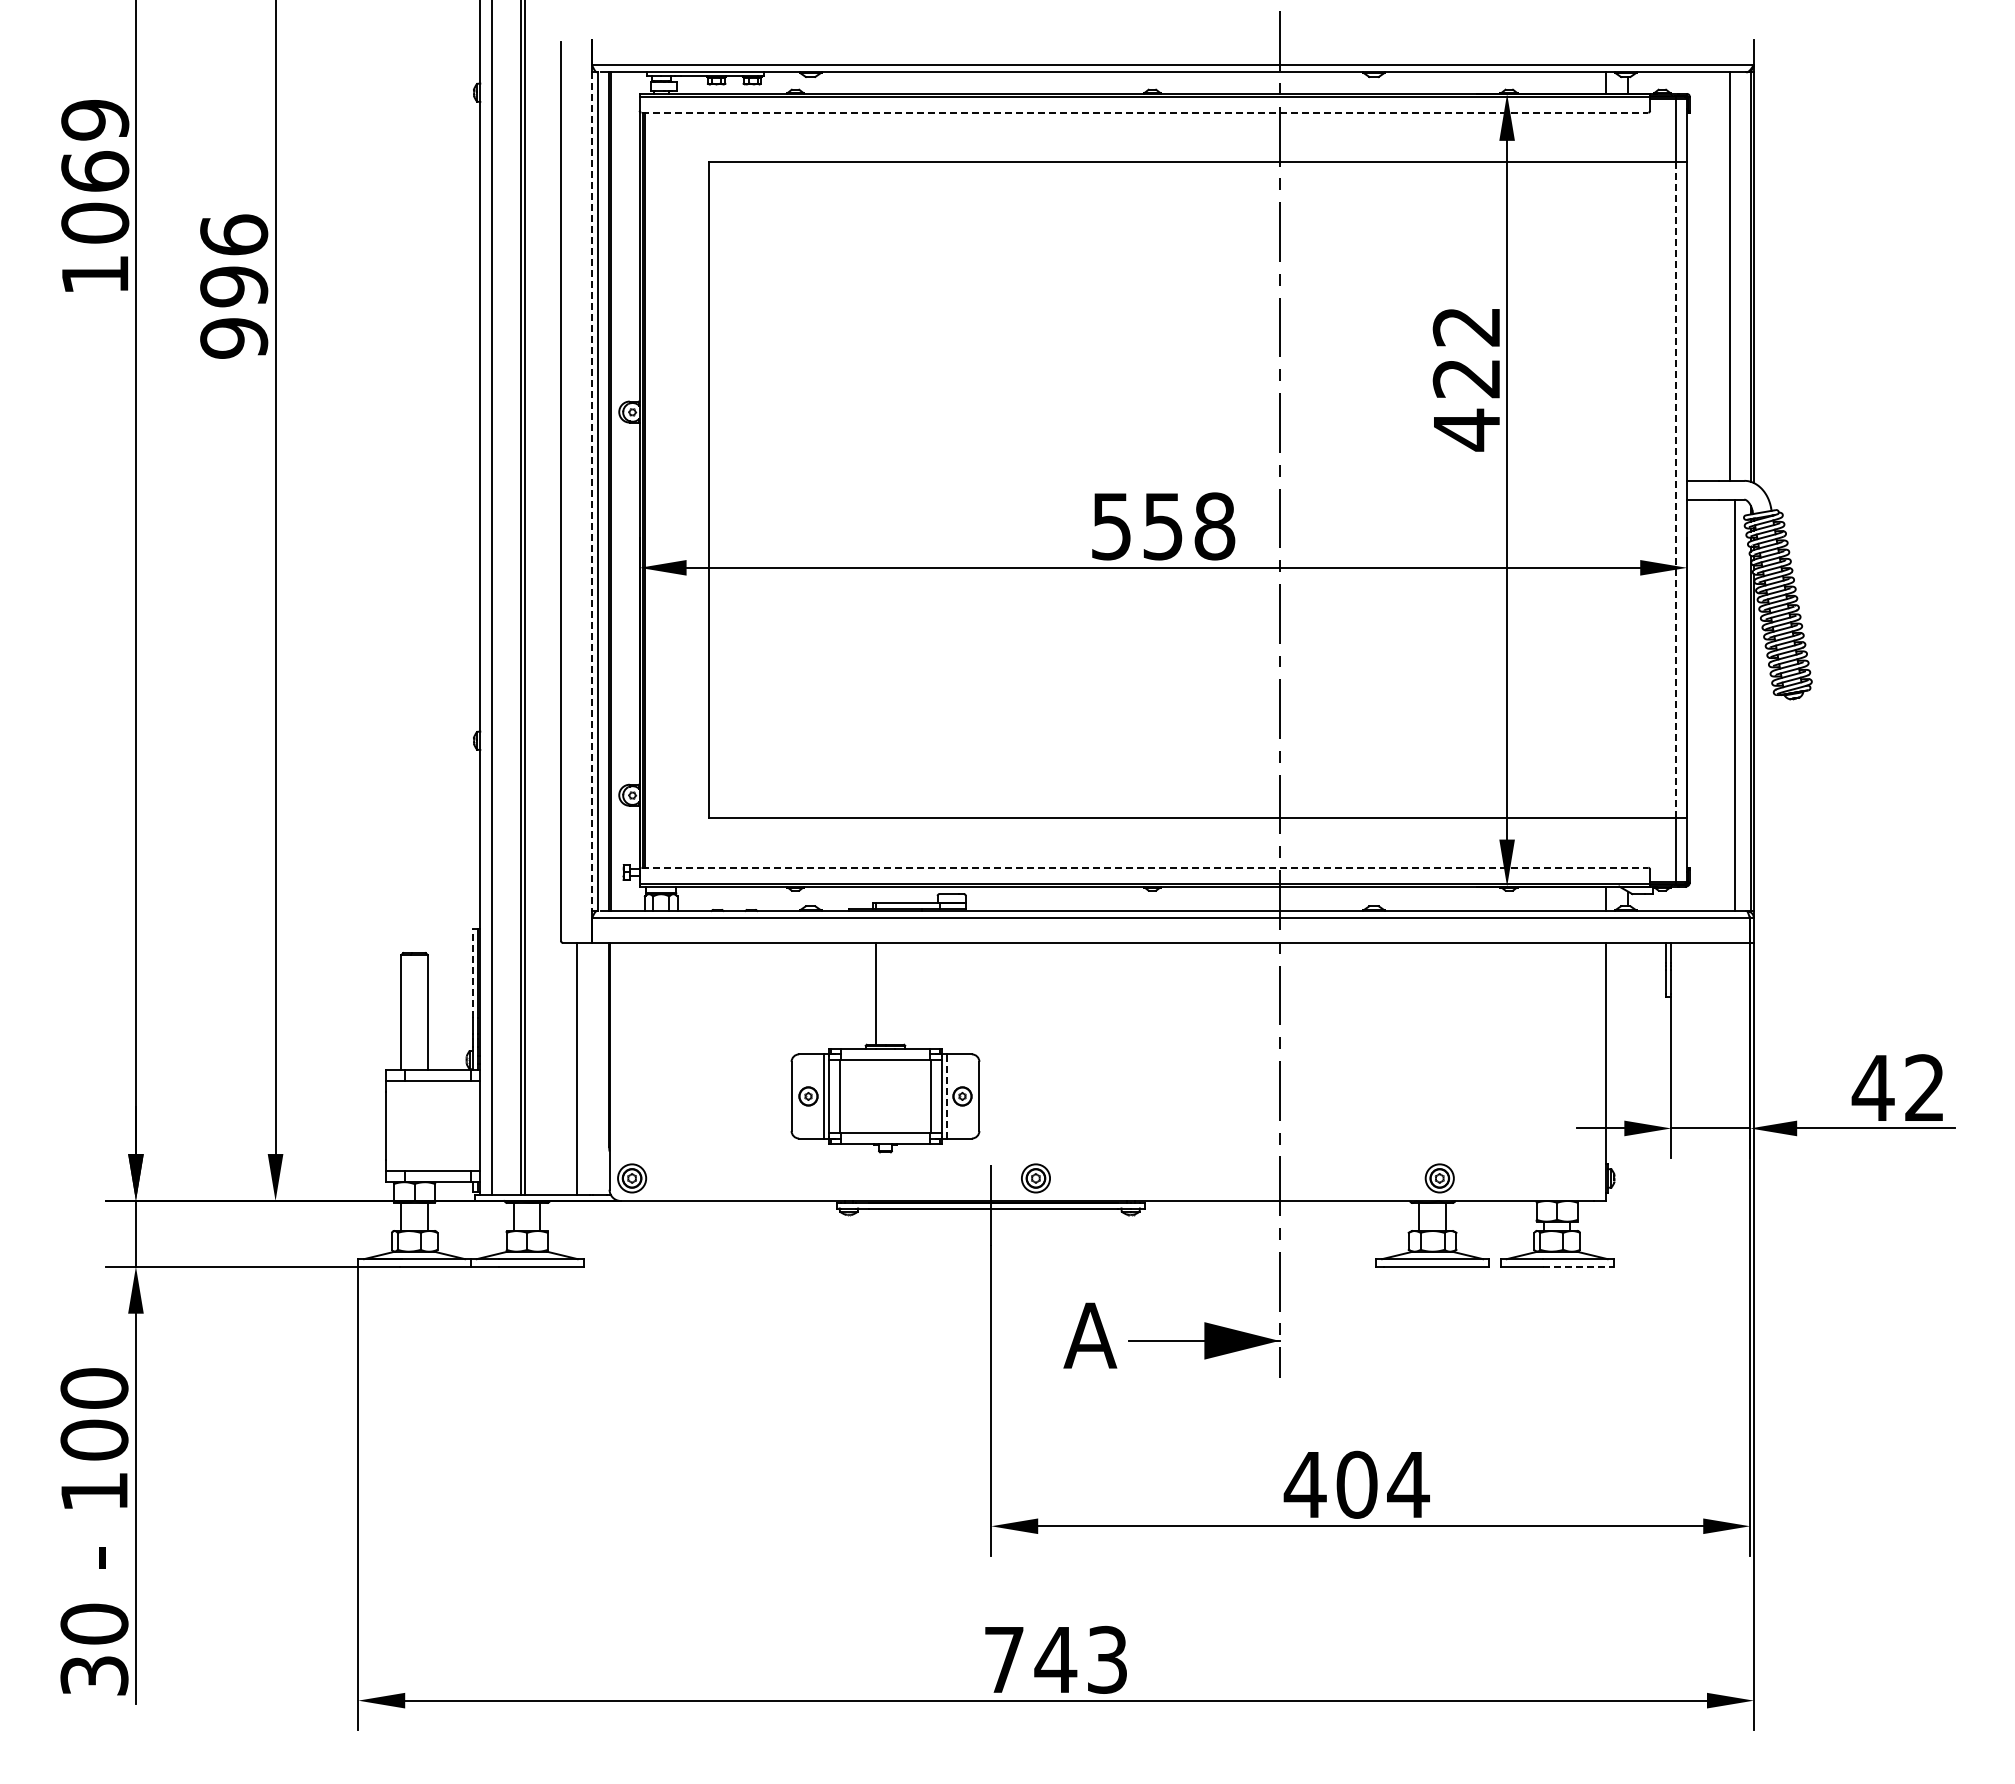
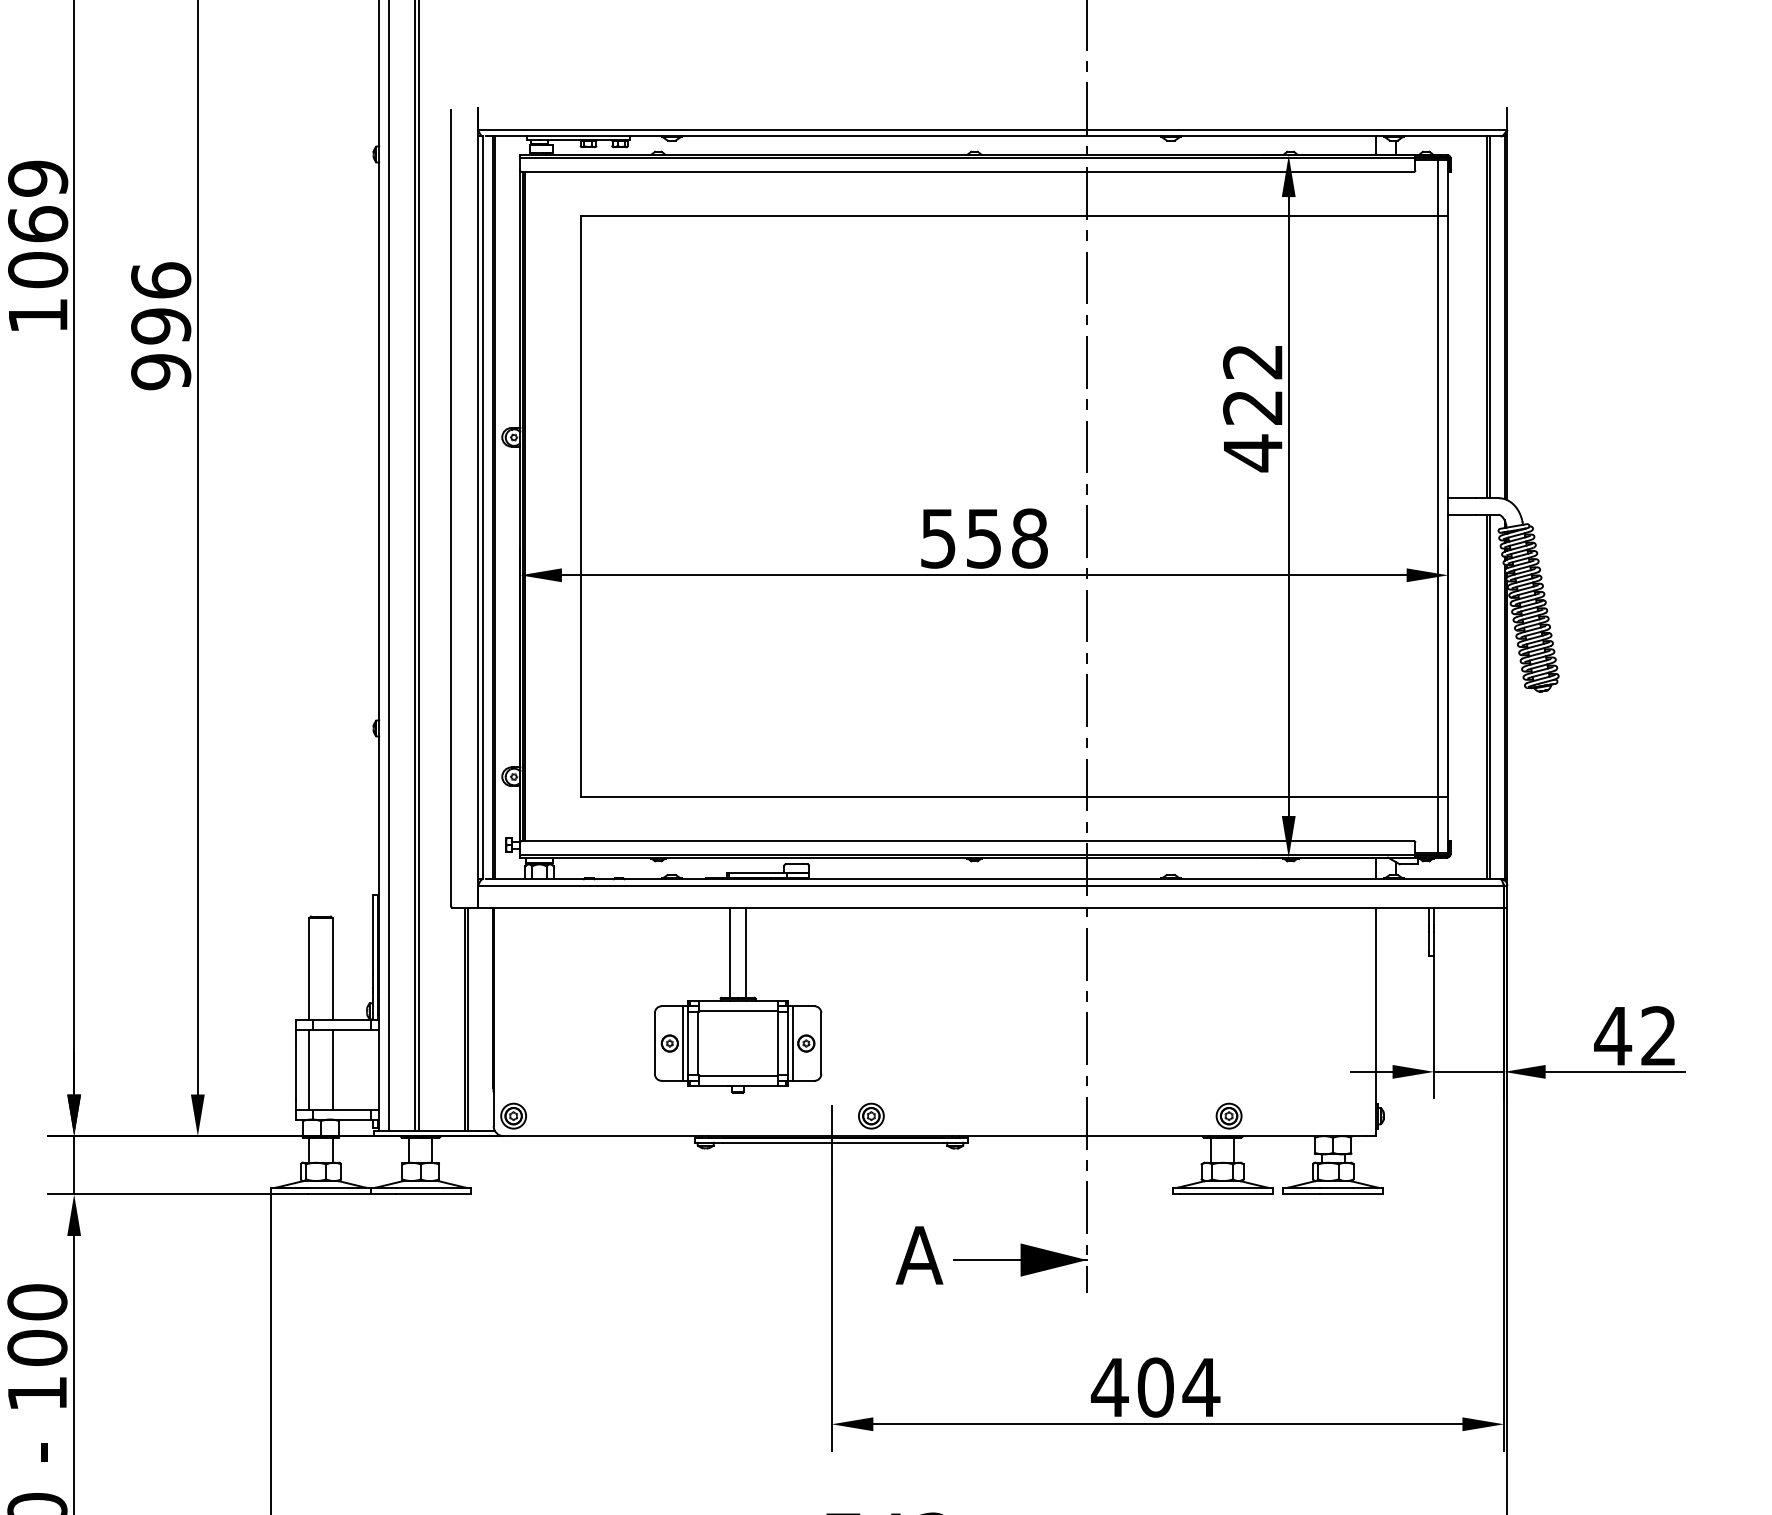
line: (1145, 112) -> (968, 171), dashed -> solid
line: (1734, 276) -> (1490, 317), added
line: (1675, 490) -> (1437, 506), dashed -> solid
line: (591, 492) -> (477, 508), dashed -> solid
line: (1730, 704) -> (1486, 696), added
line: (1145, 867) -> (968, 840), dashed -> solid
line: (472, 973) -> (372, 934), dashed -> solid
line: (894, 993) -> (746, 952), added
line: (580, 1068) -> (467, 1018), added
line: (947, 1095) -> (793, 1042), dashed -> solid
line: (401, 1125) -> (309, 1069), added
line: (427, 1125) -> (332, 1069), added
line: (1578, 1266) -> (1351, 1194), dashed -> solid

